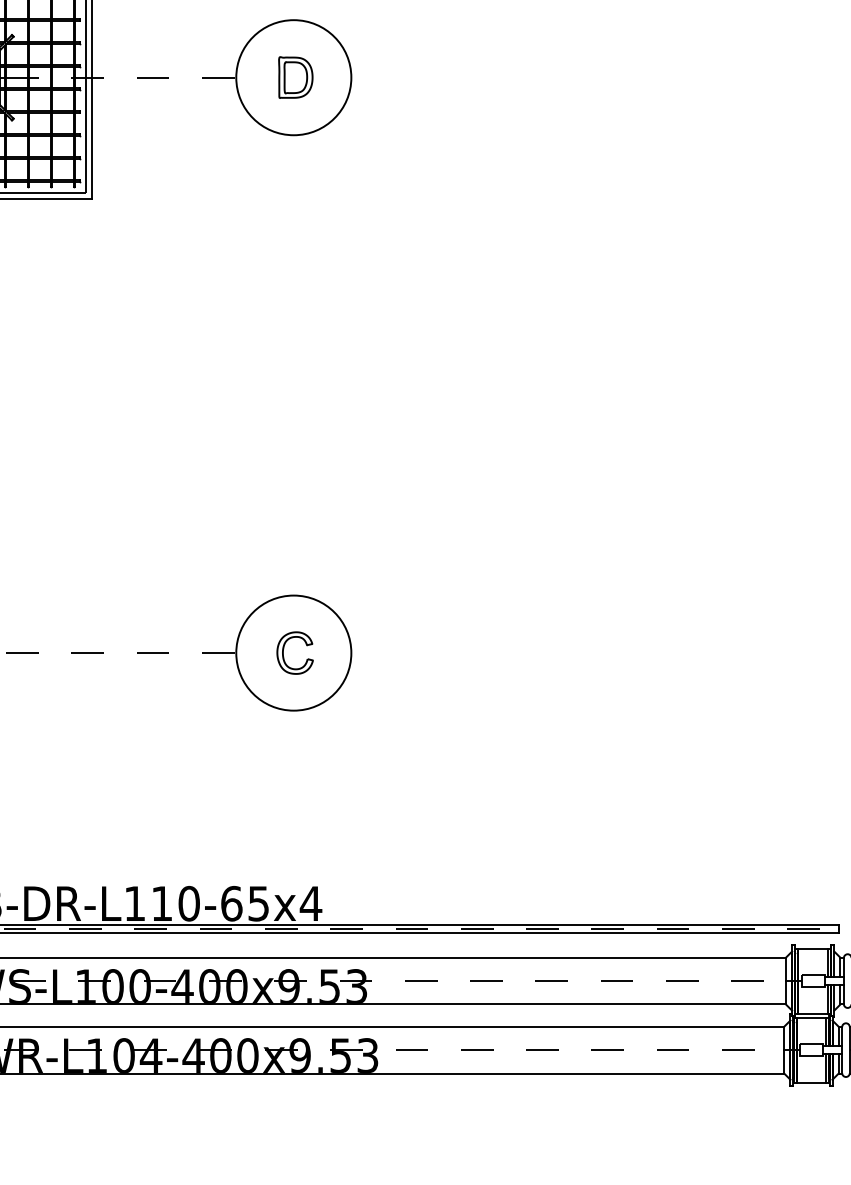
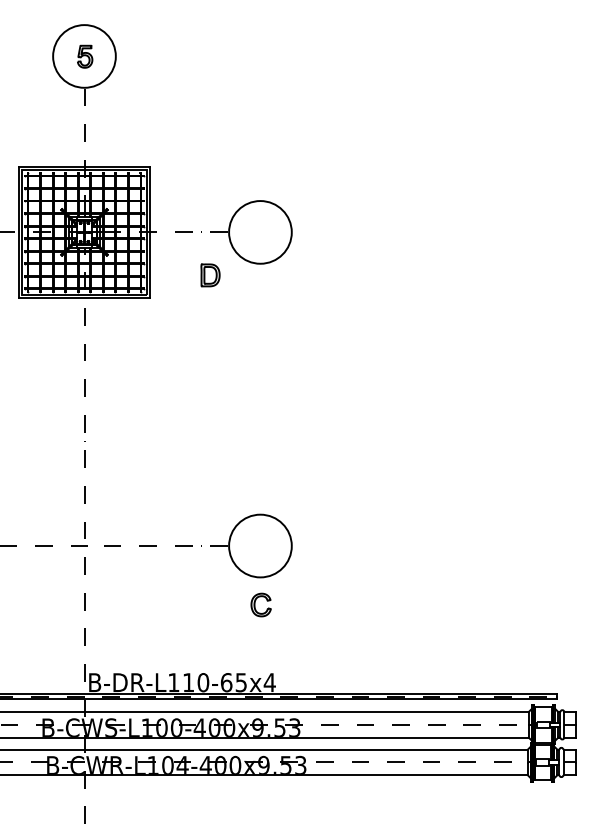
part: (295, 77) -> (210, 275), moved
part: (293, 652) -> (260, 604), moved

